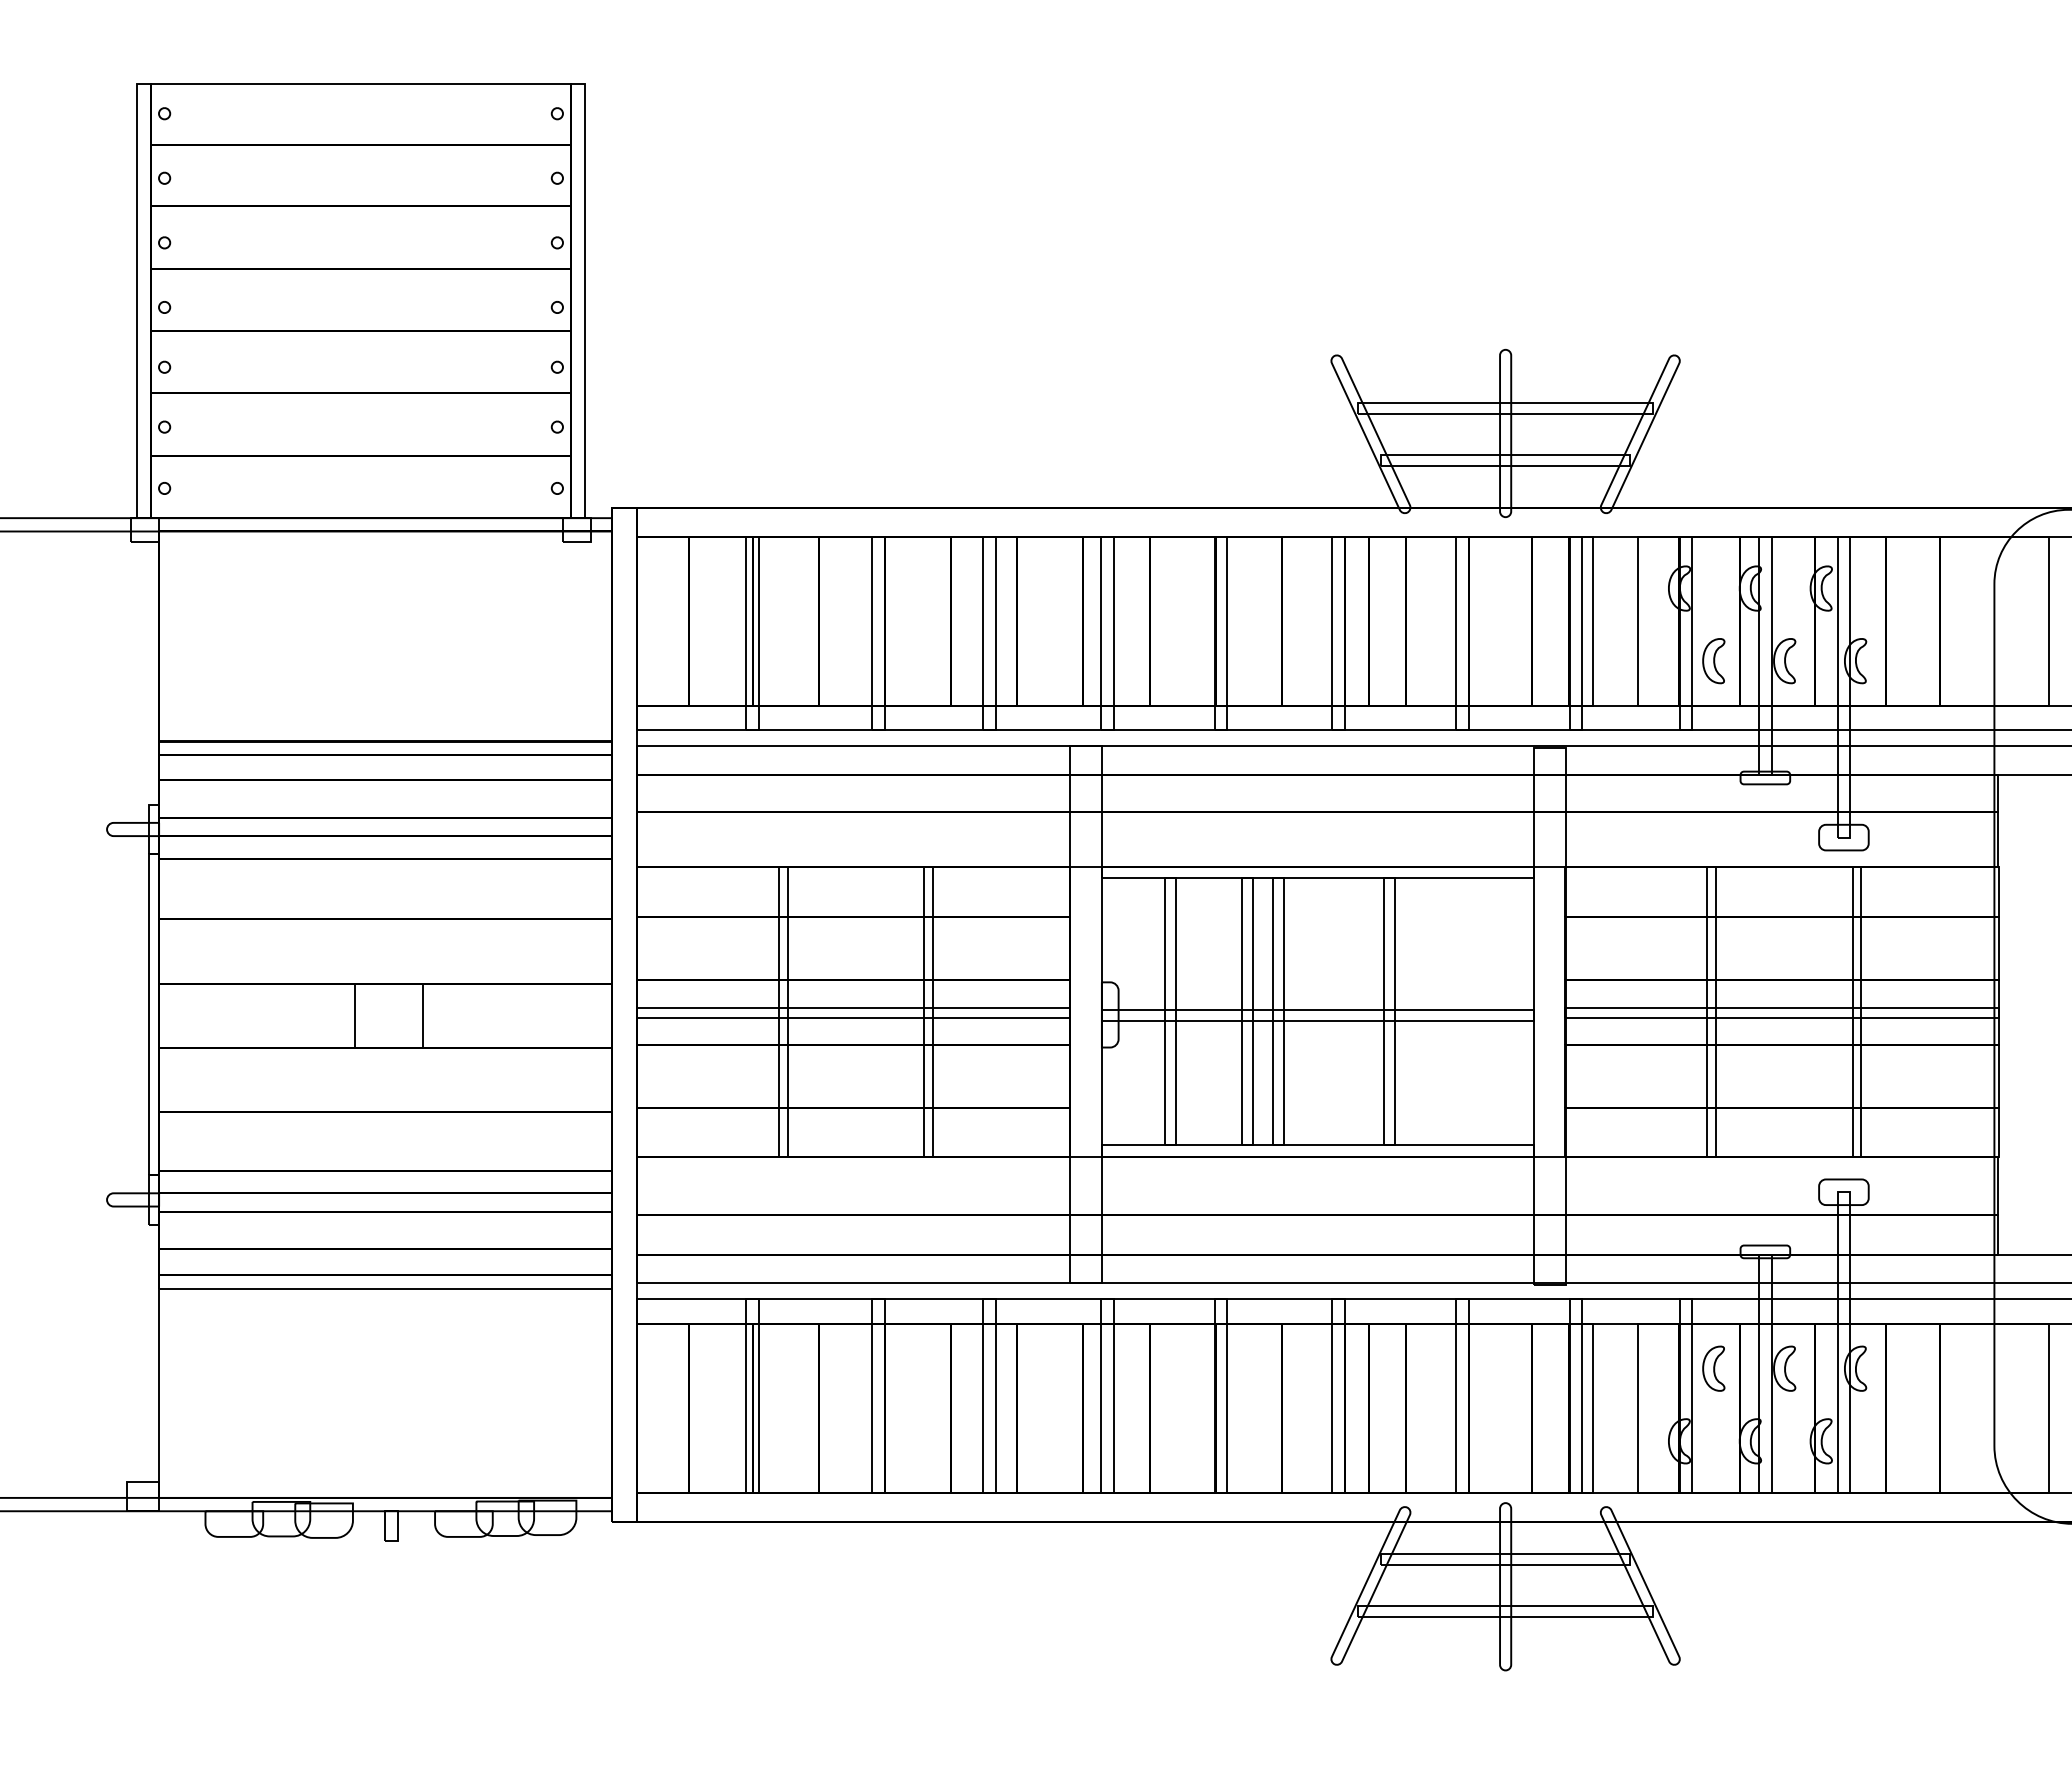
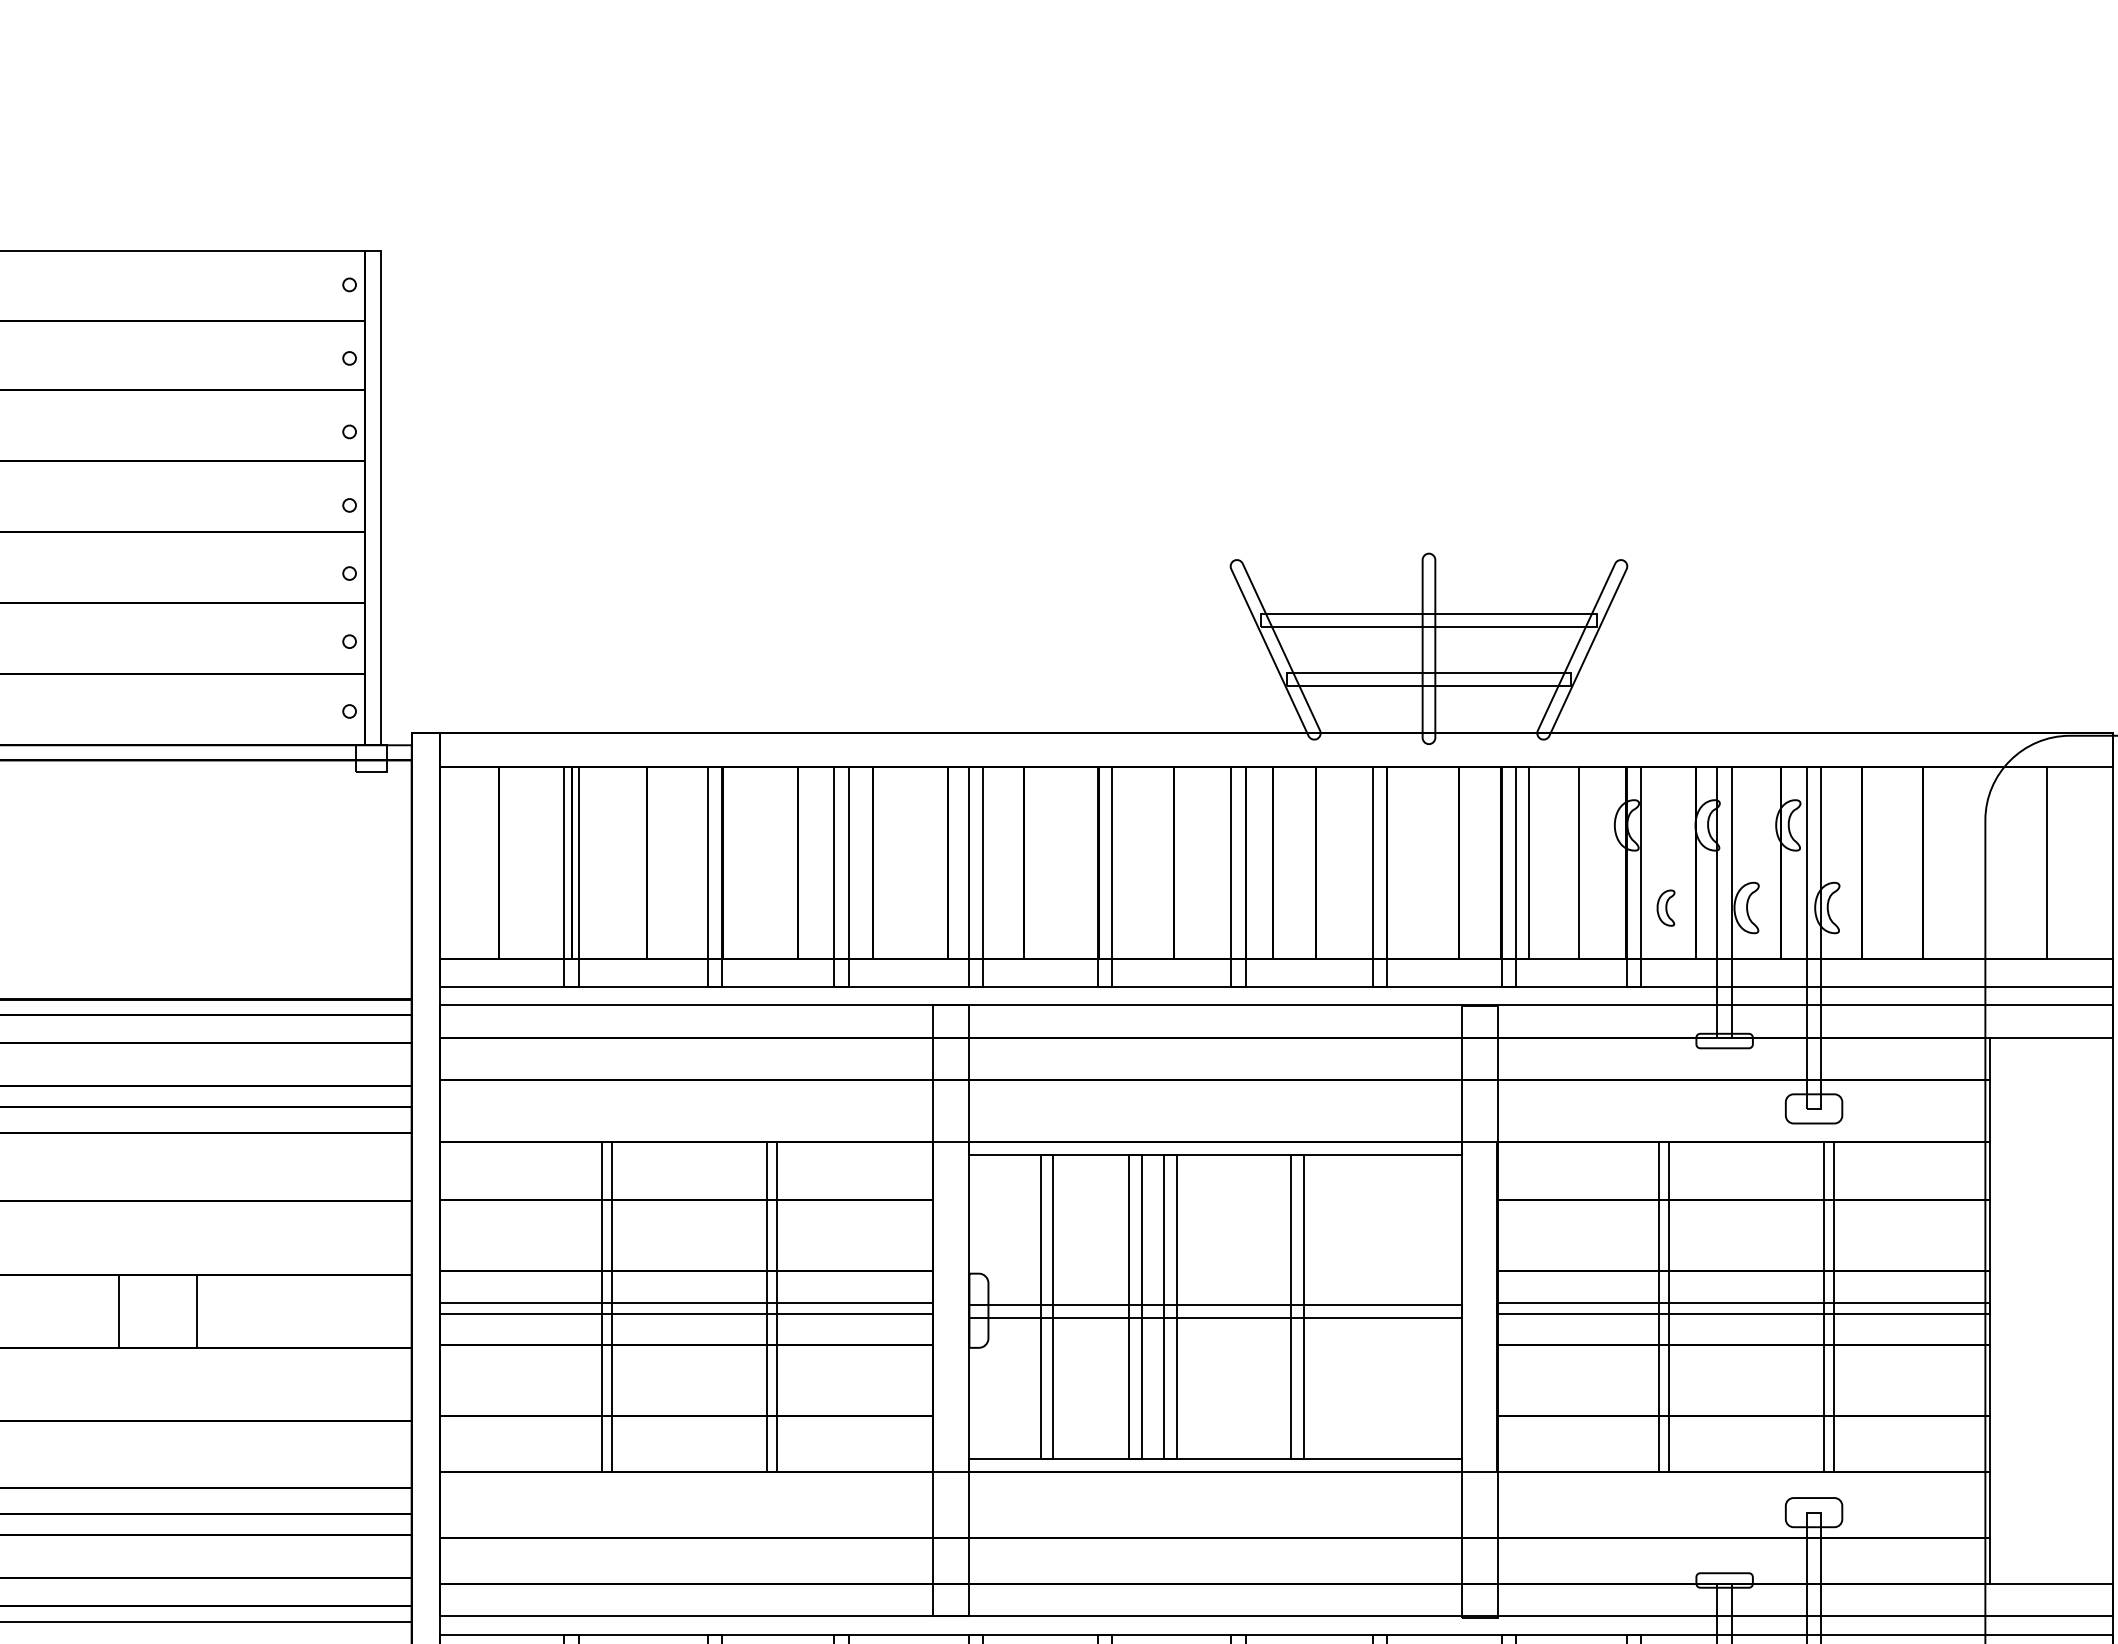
part: (1713, 661) -> (1665, 908), size x0.7

